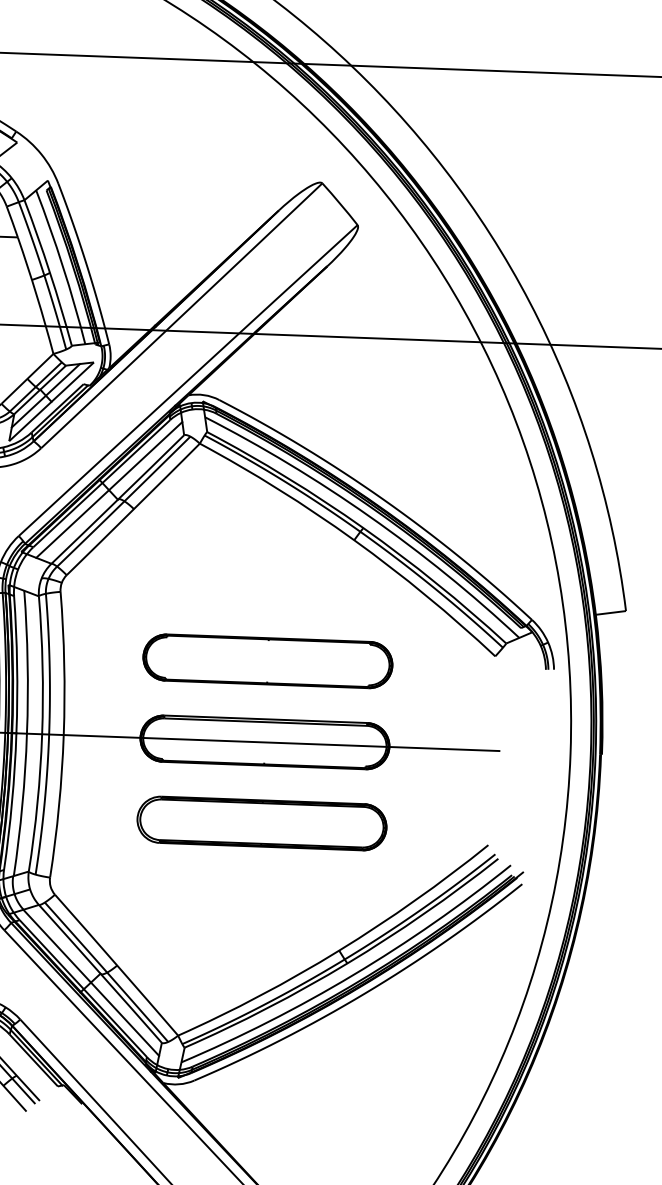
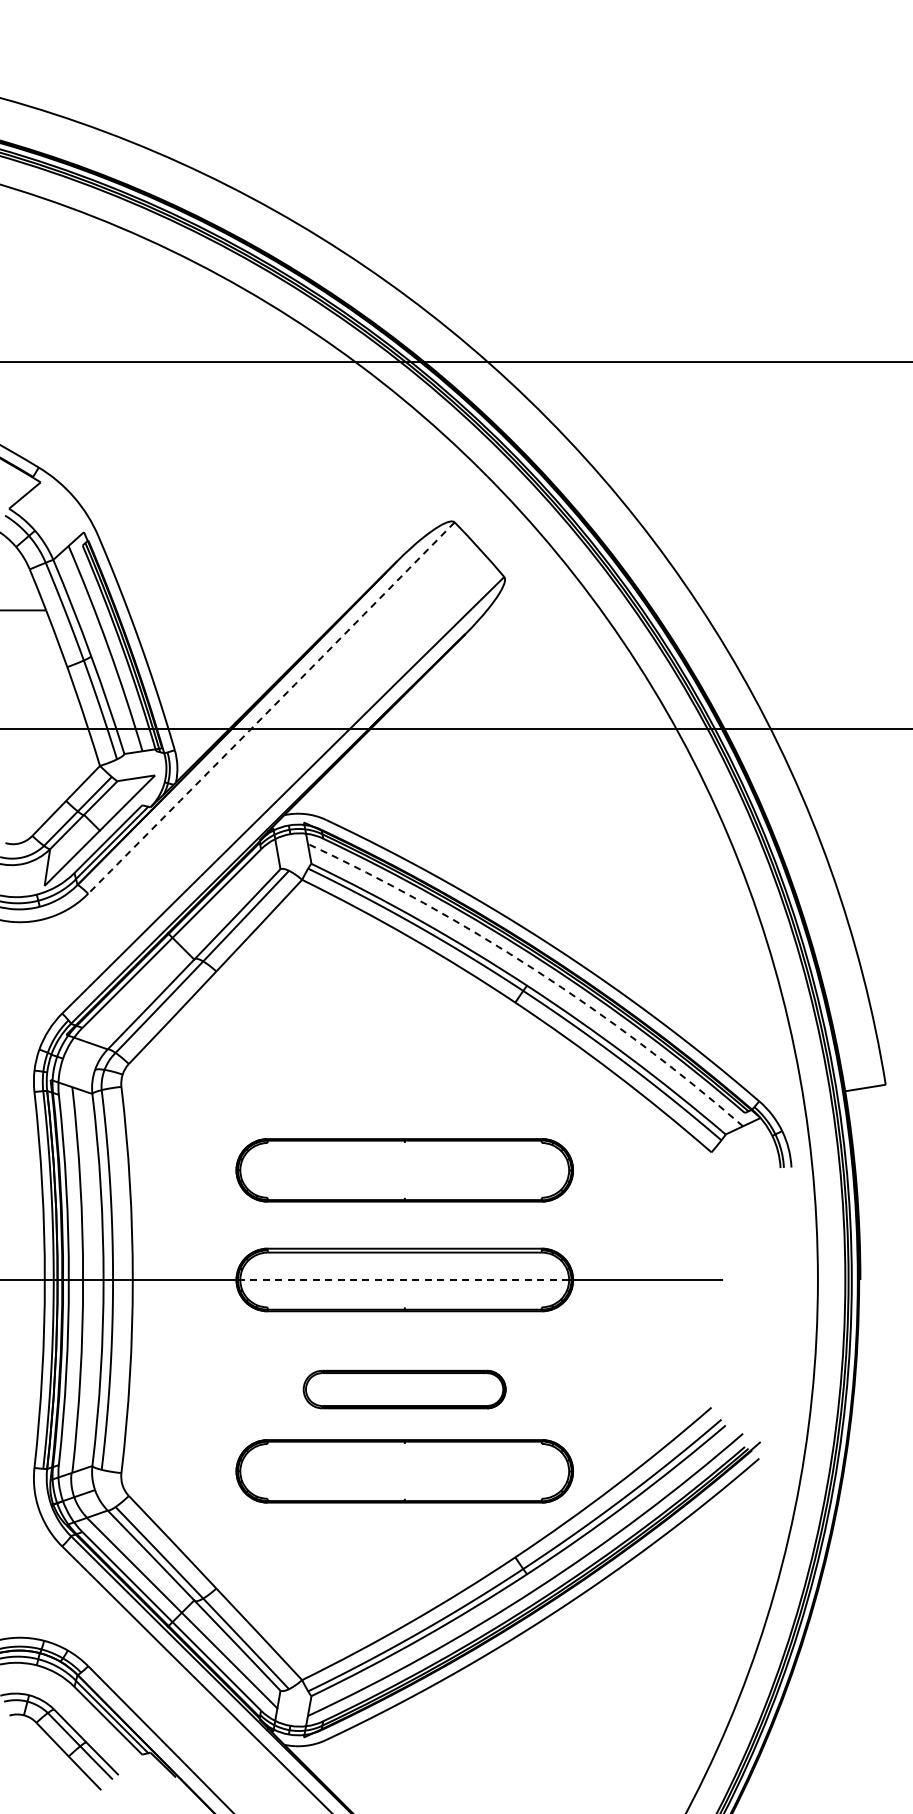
arc: (181, 316) -> (271, 708), solid -> dashed
line: (45, 395) -> (91, 822), removed
line: (108, 489) -> (181, 946), removed
arc: (370, 517) -> (535, 970), solid -> dashed
arc: (264, 742) -> (404, 1279), solid -> dashed
part: (261, 823) -> (404, 1389), size x0.6
part: (259, 884) -> (404, 1471), added

